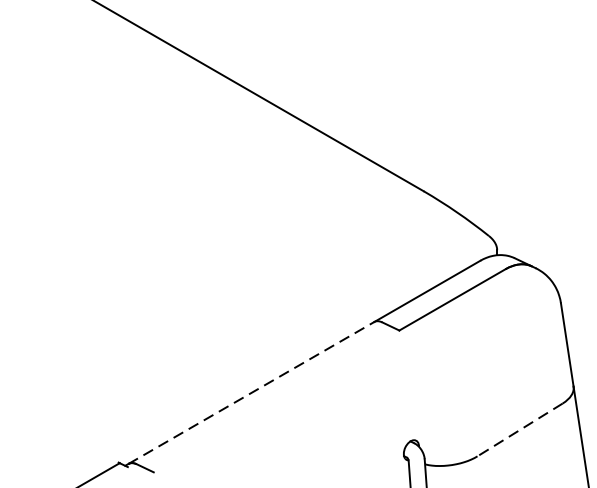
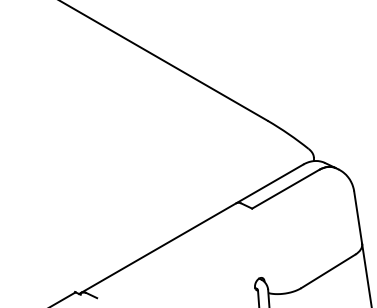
line: (250, 393) -> (158, 248), dashed -> solid
line: (520, 430) -> (328, 271), dashed -> solid

